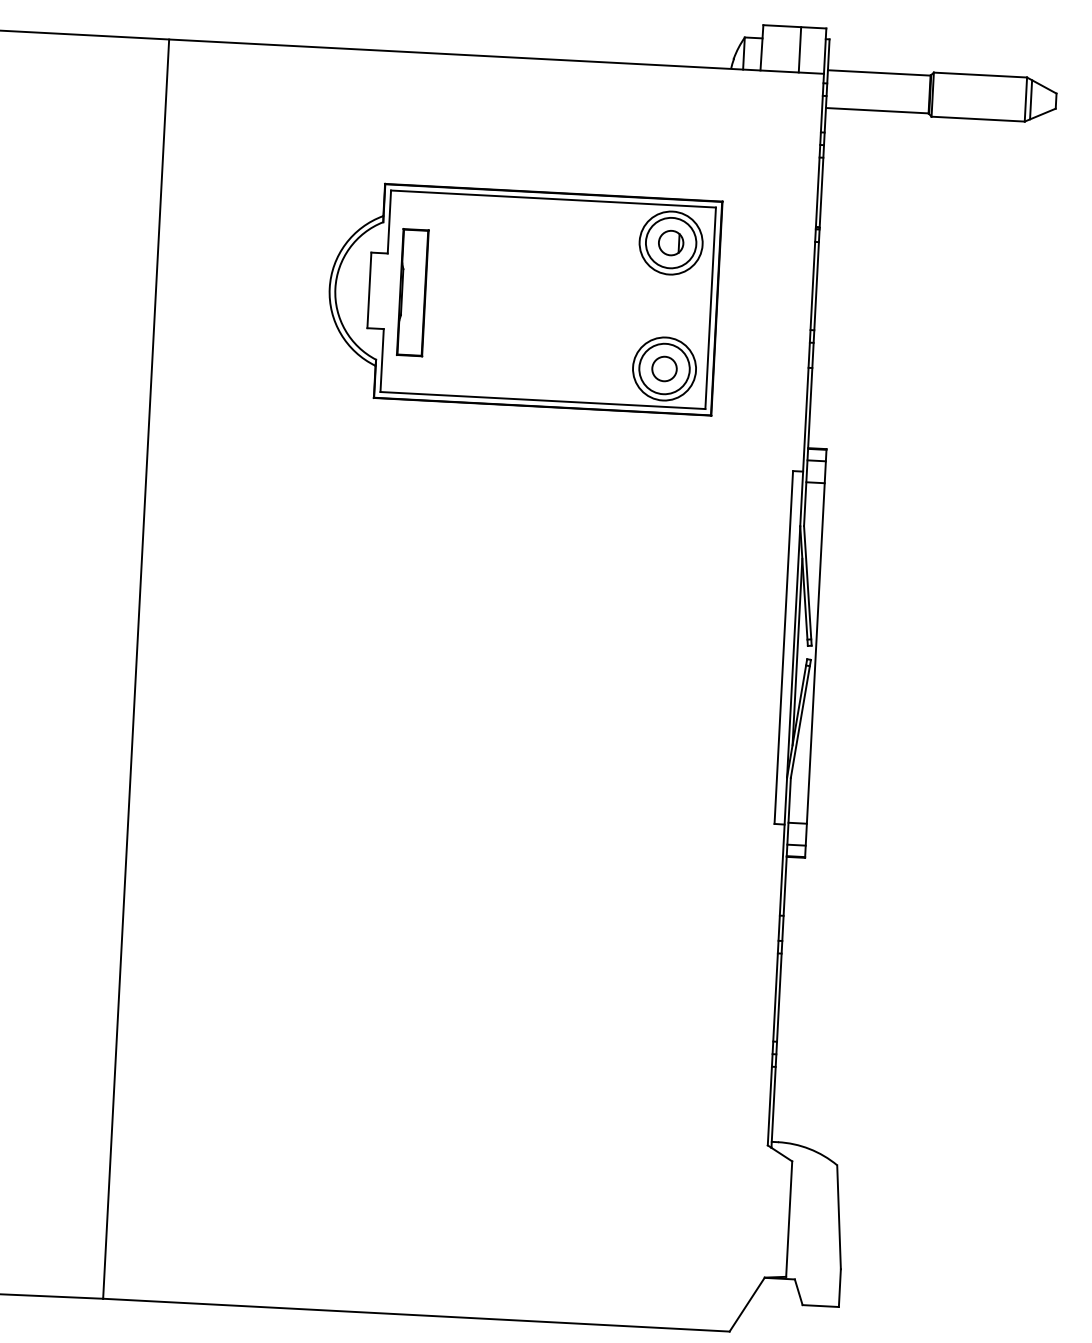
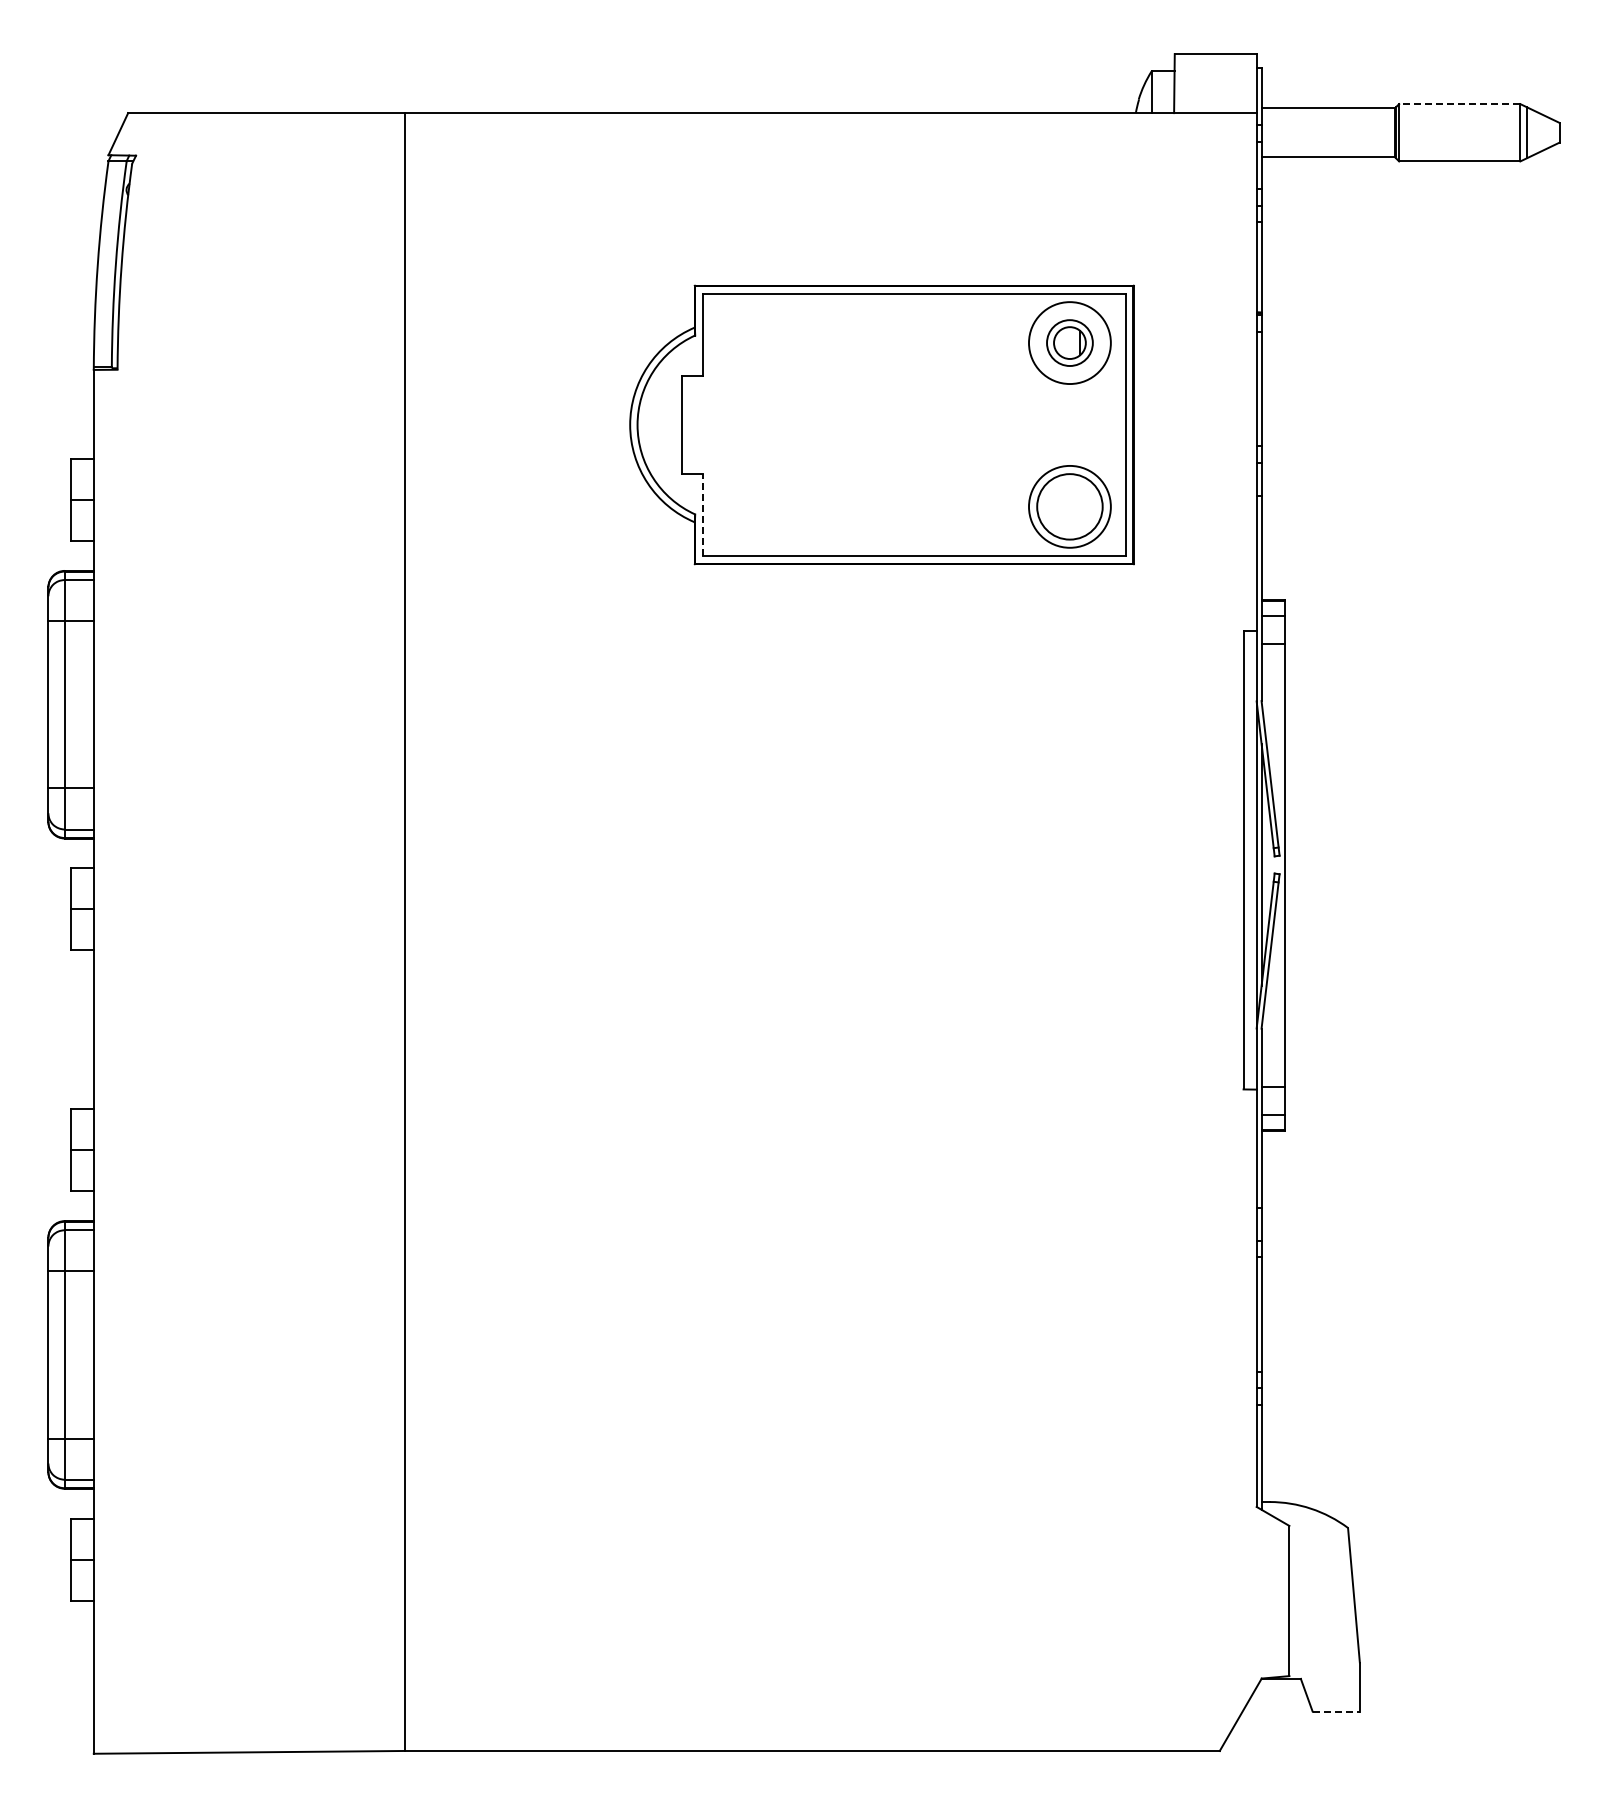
line: (799, 49) -> (1223, 83), removed
line: (980, 75) -> (1459, 104), solid -> dashed
circle: (670, 242) -> (1069, 342), size x0.7
part: (412, 292) -> (737, 424), removed
line: (382, 360) -> (703, 515), solid -> dashed
circle: (664, 368) -> (1069, 506), removed
line: (820, 1305) -> (1336, 1711), solid -> dashed

